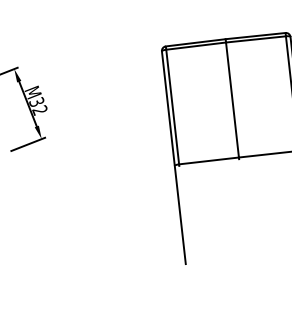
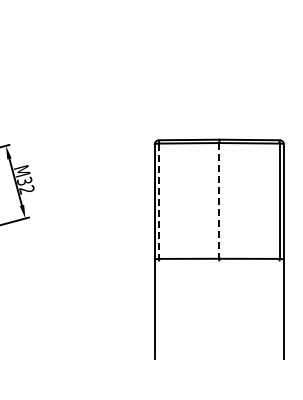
line: (232, 99) -> (219, 200), solid -> dashed
line: (173, 107) -> (159, 201), solid -> dashed

